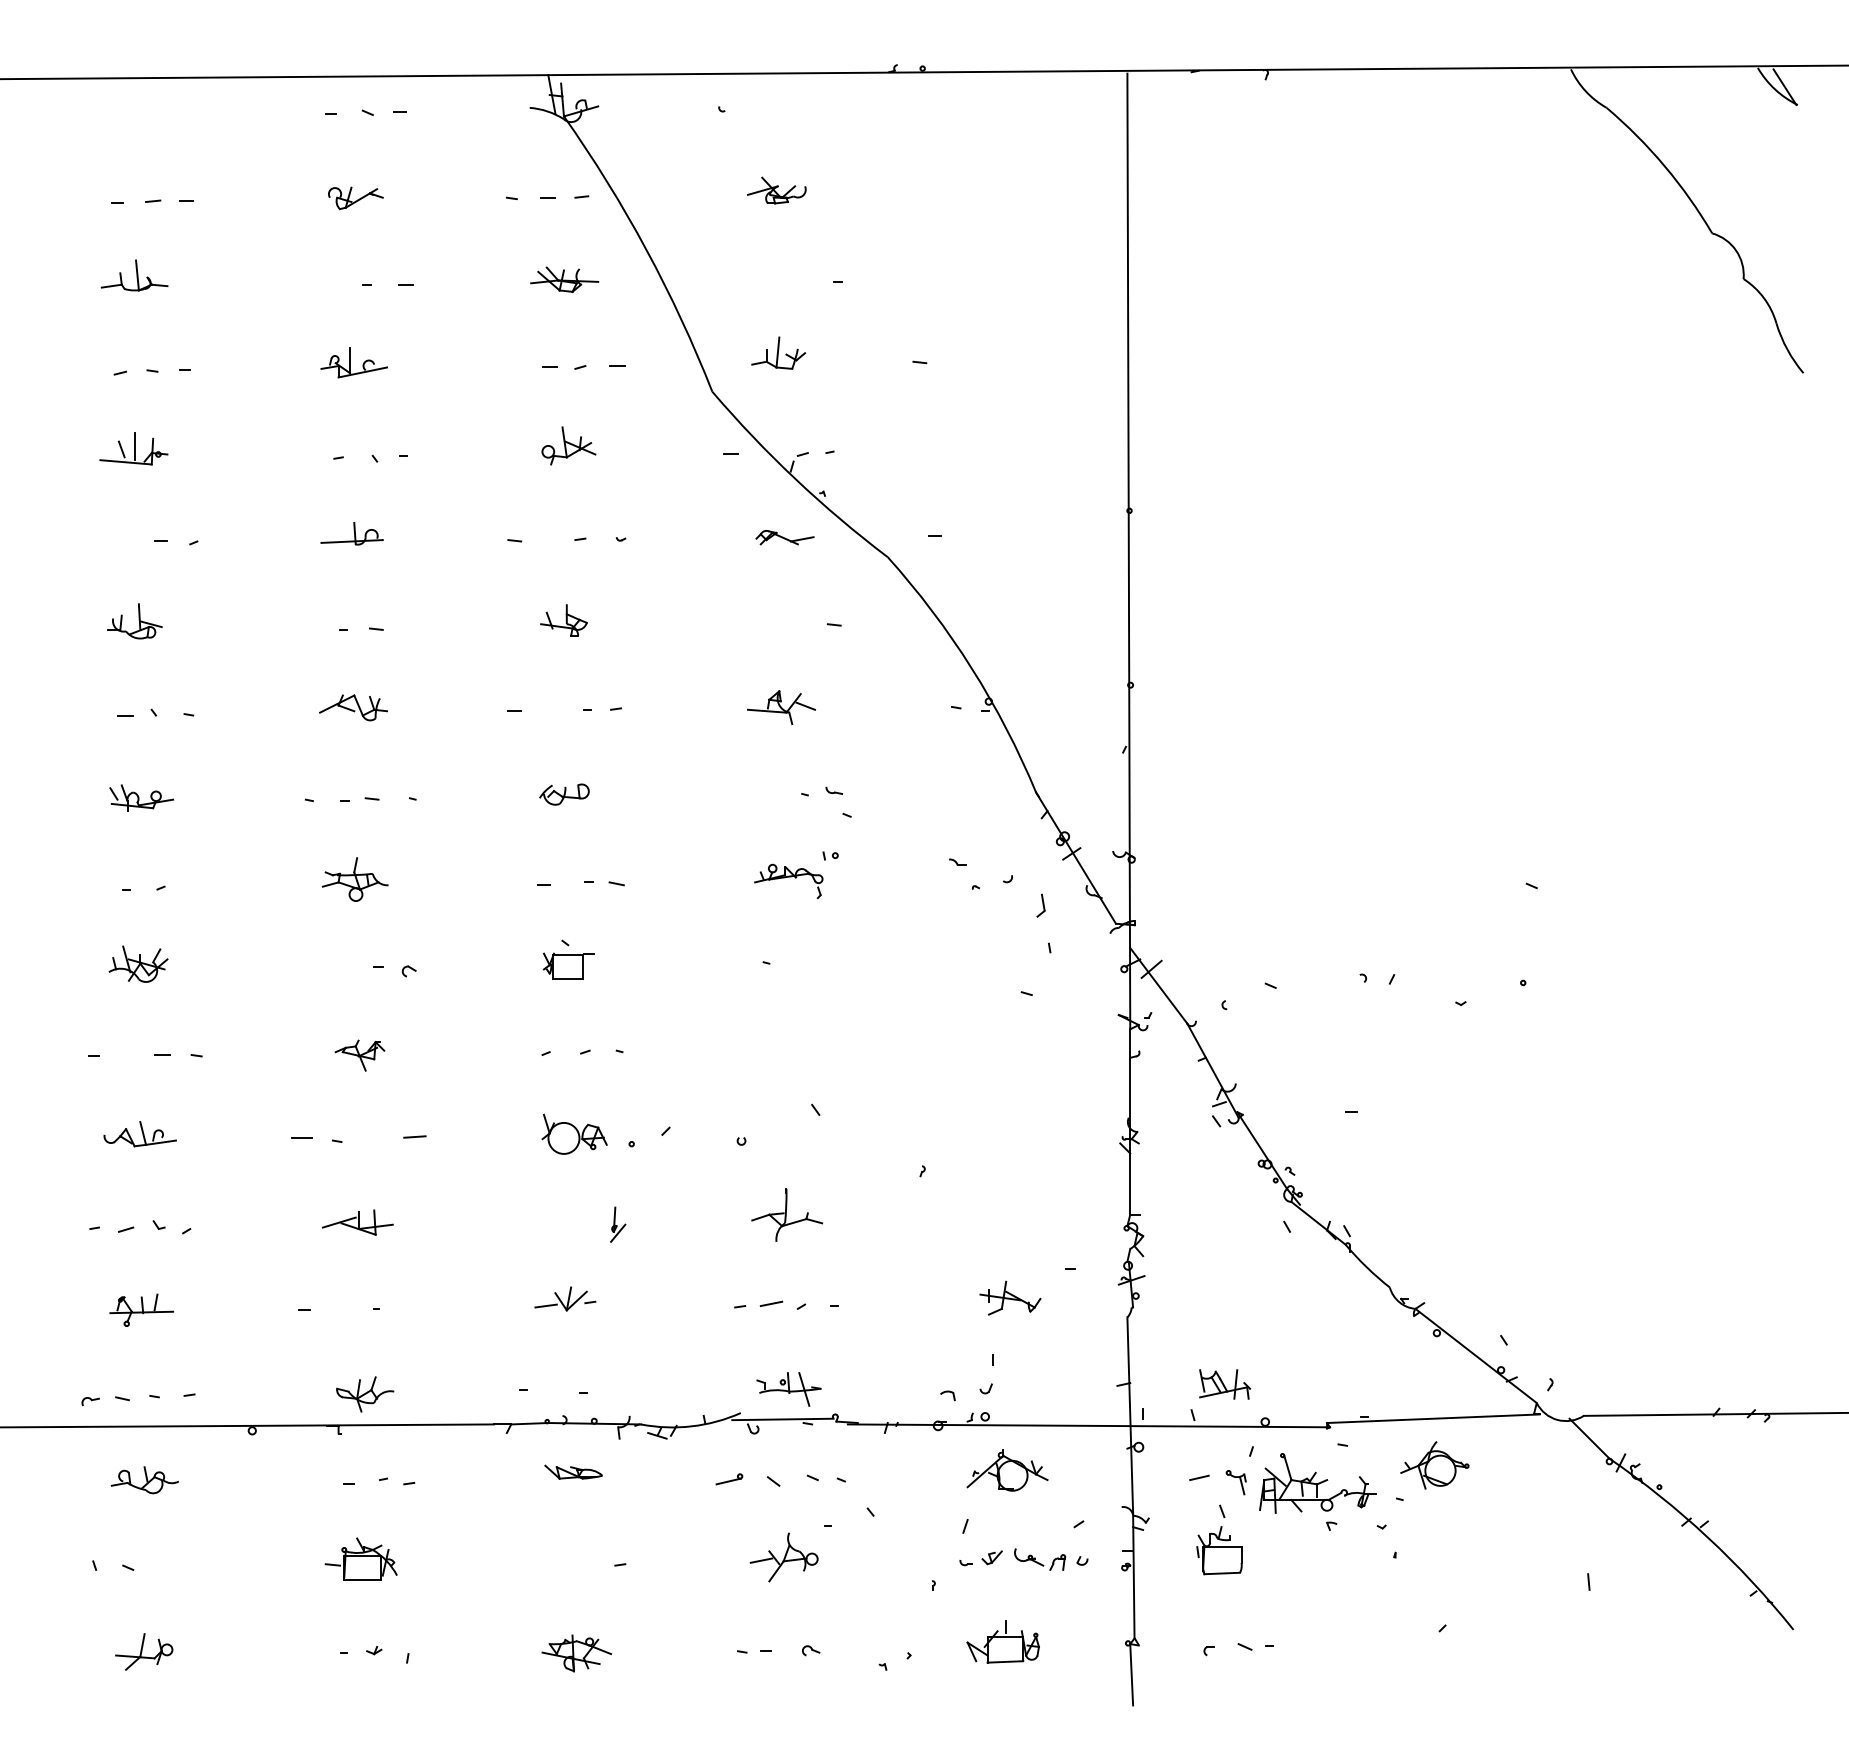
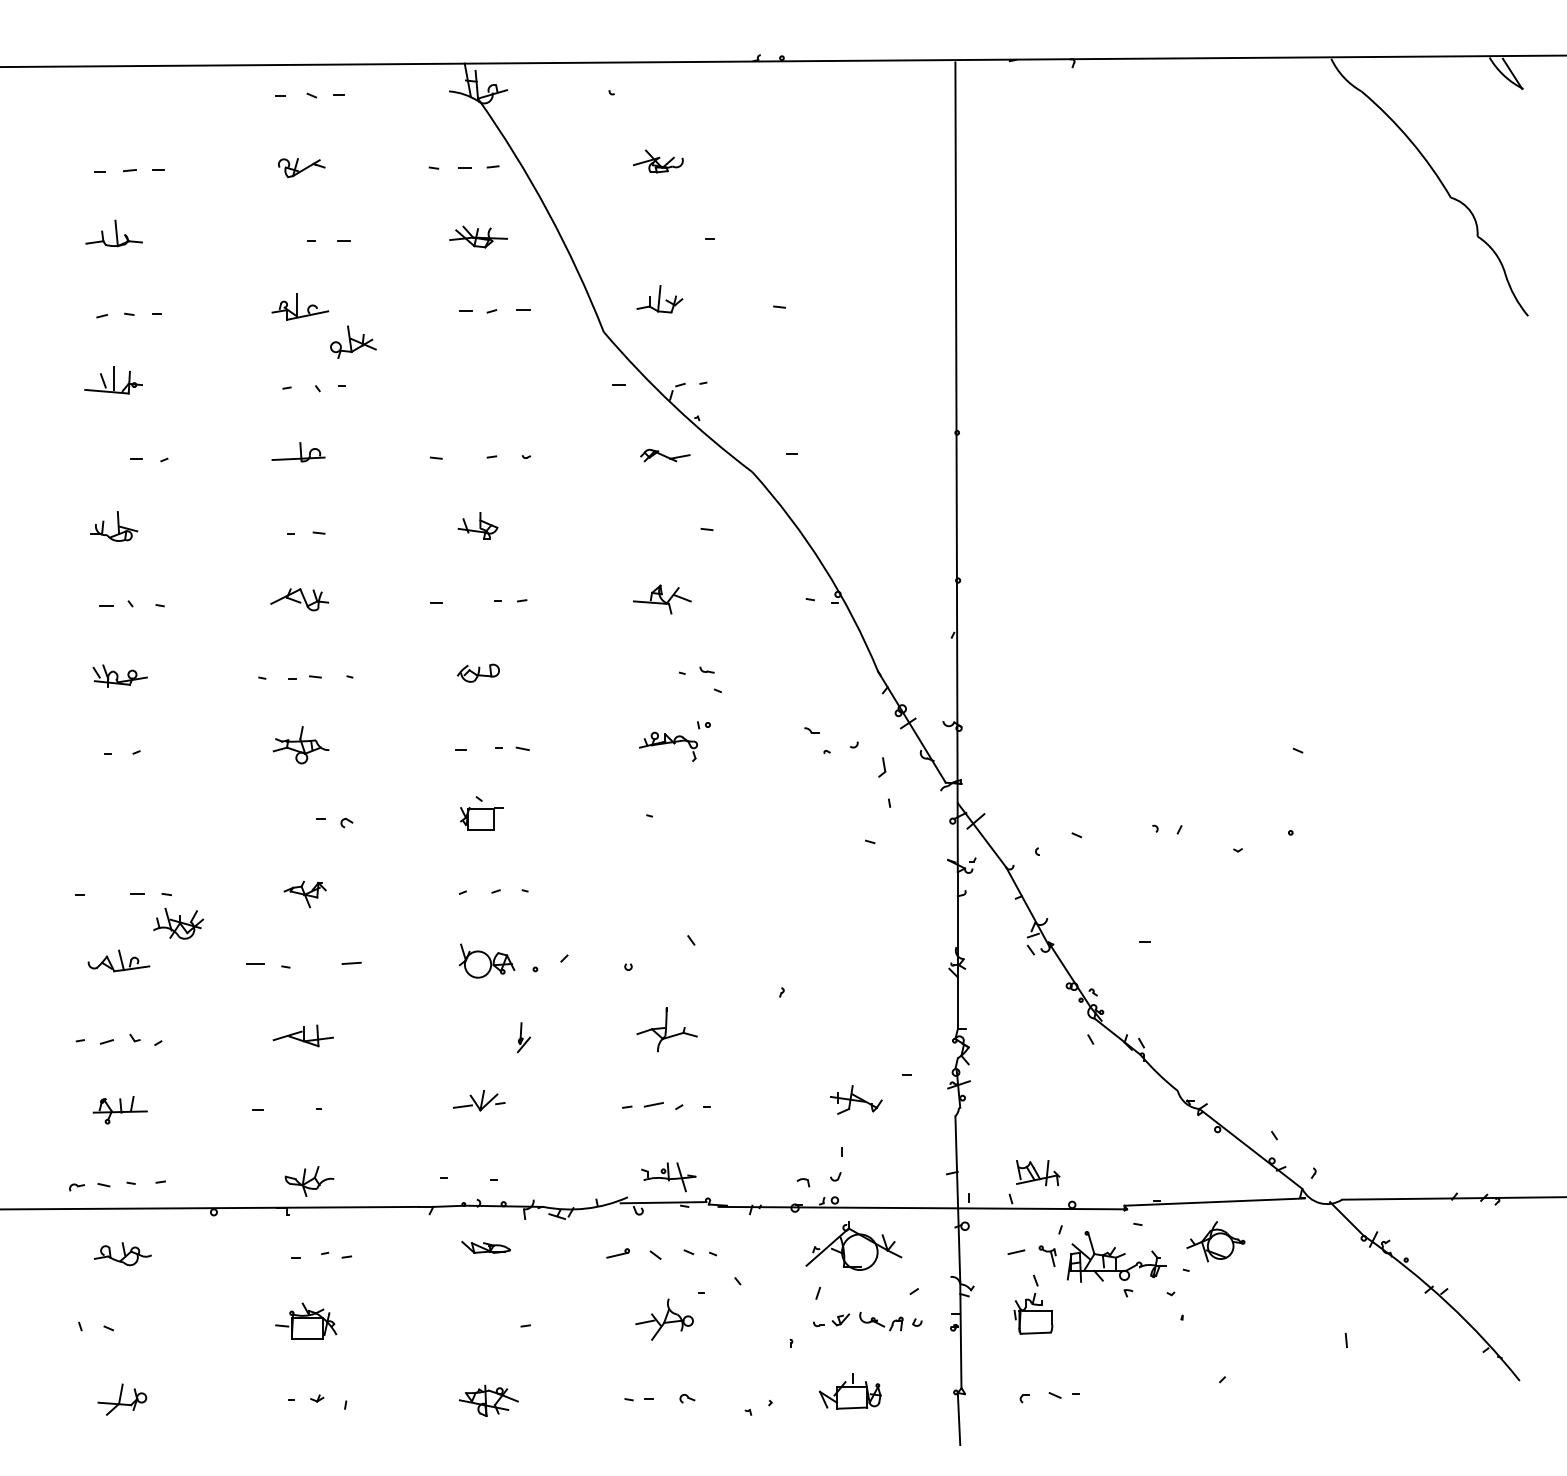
part: (568, 445) -> (353, 341), moved
part: (138, 963) -> (178, 923), moved
part: (1007, 1470) -> (853, 1245), size x1.4

